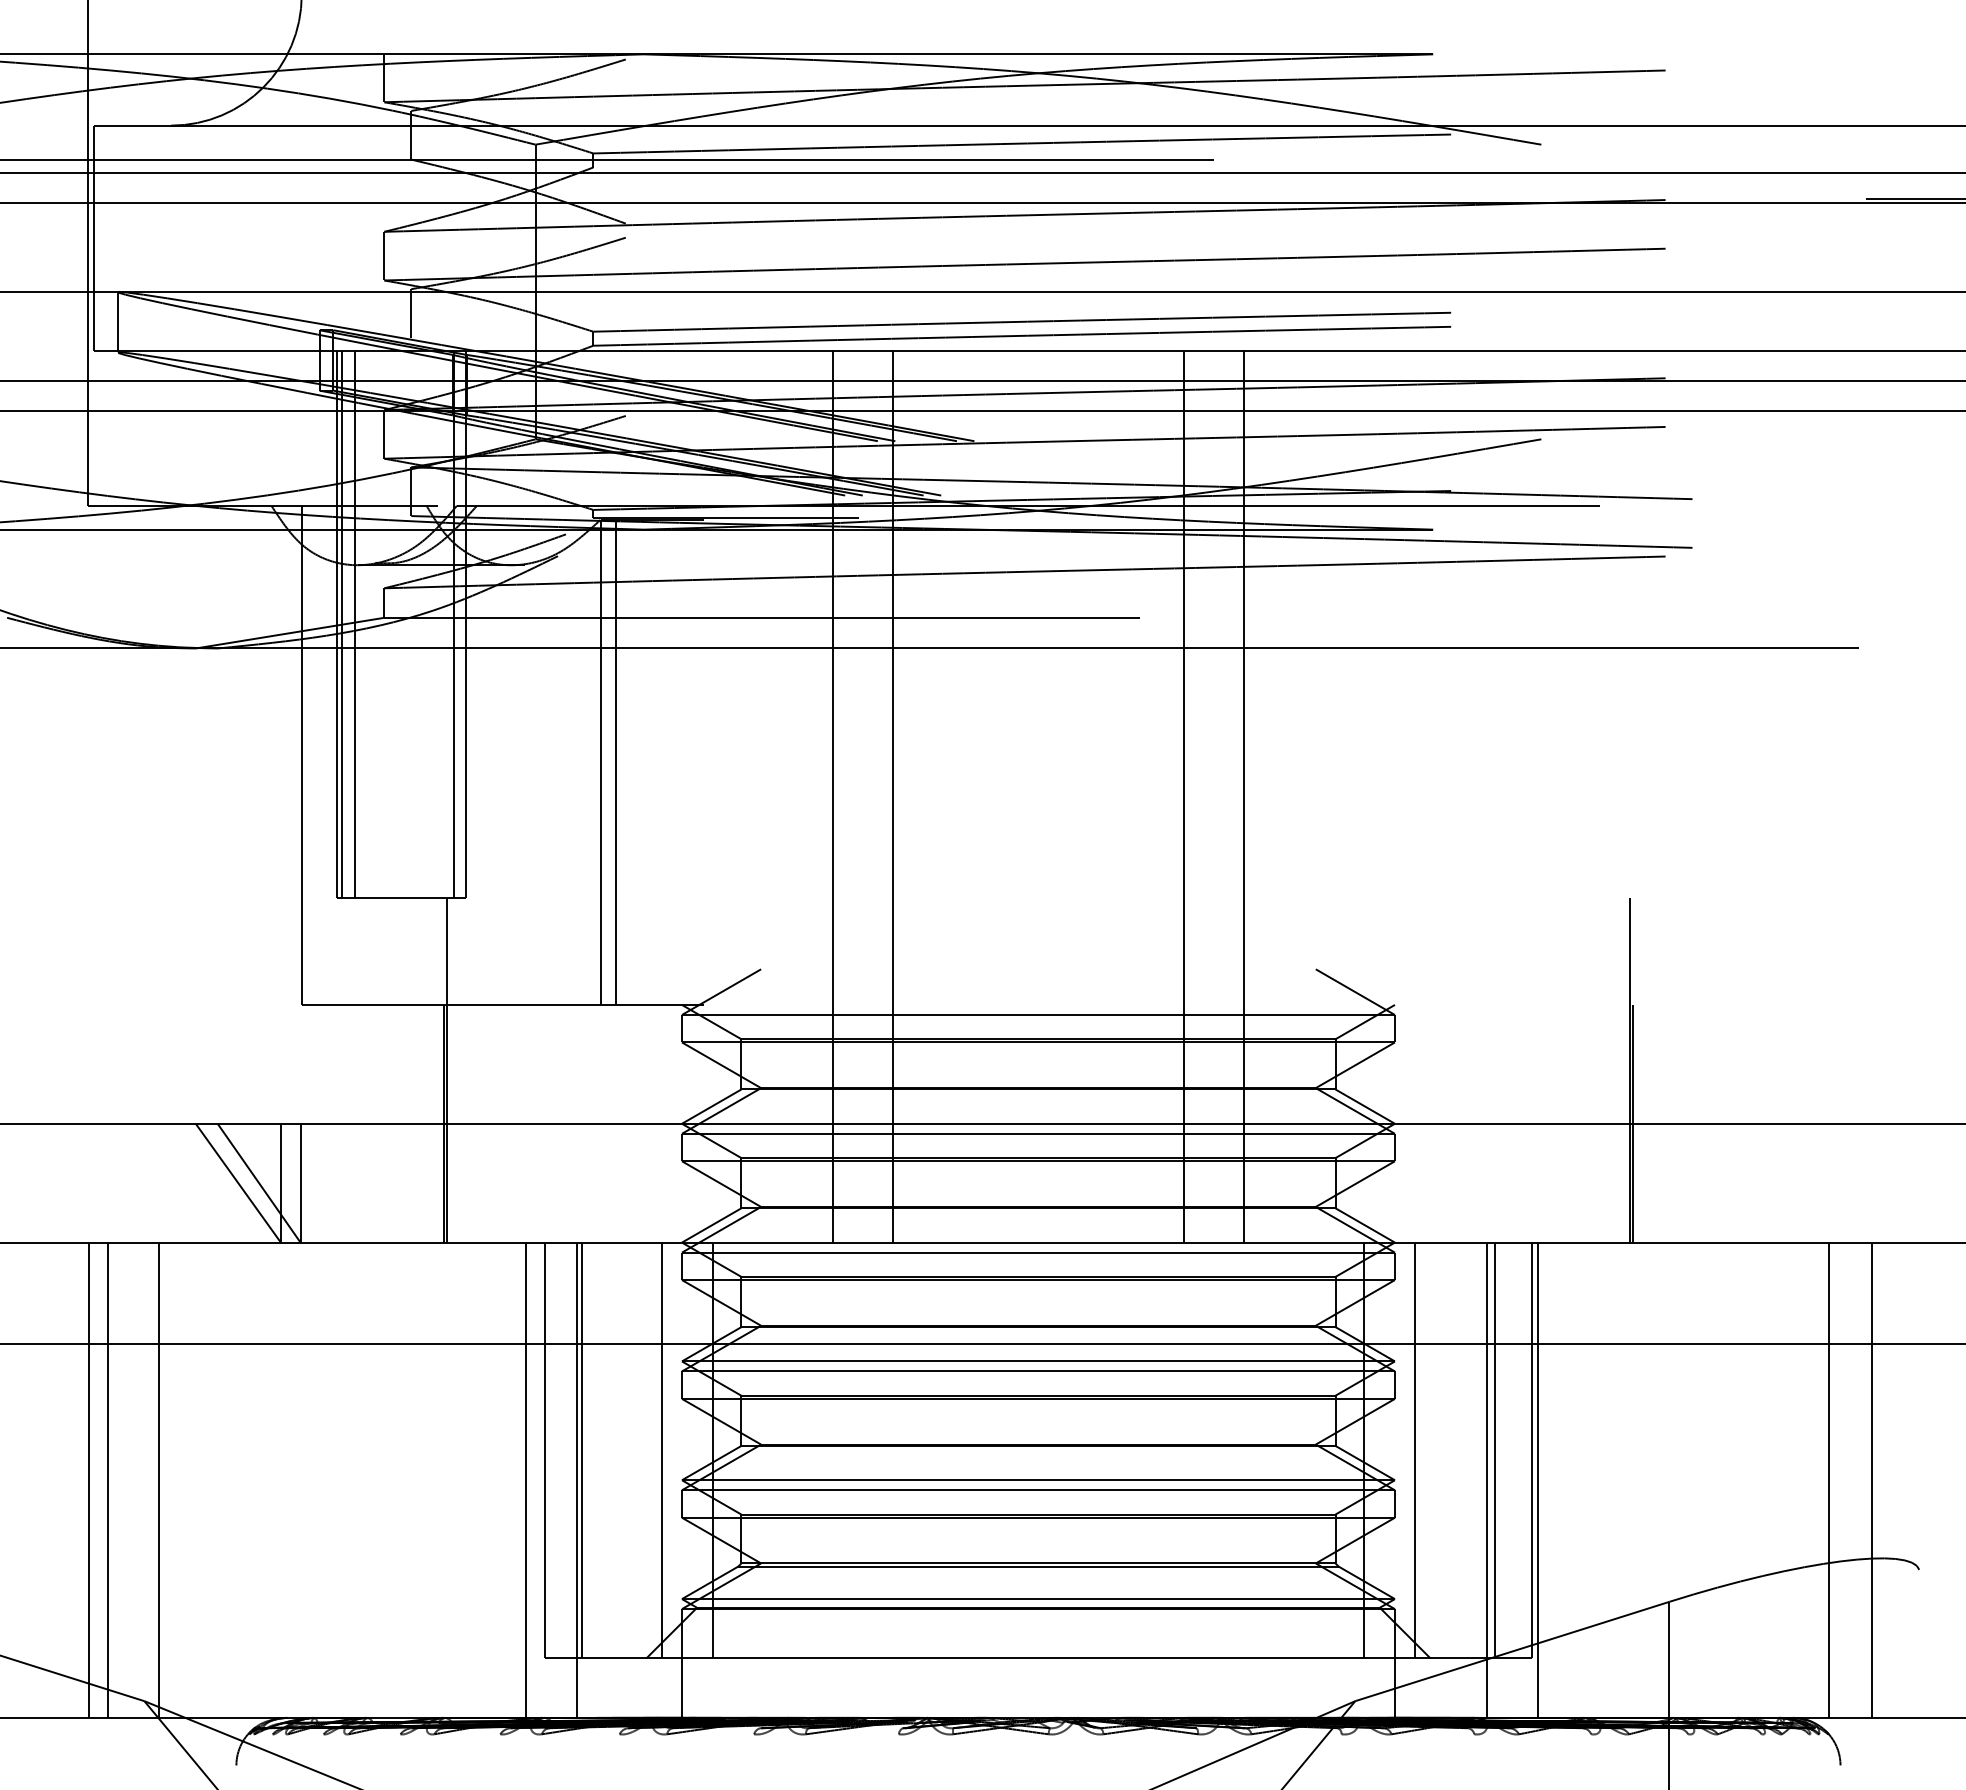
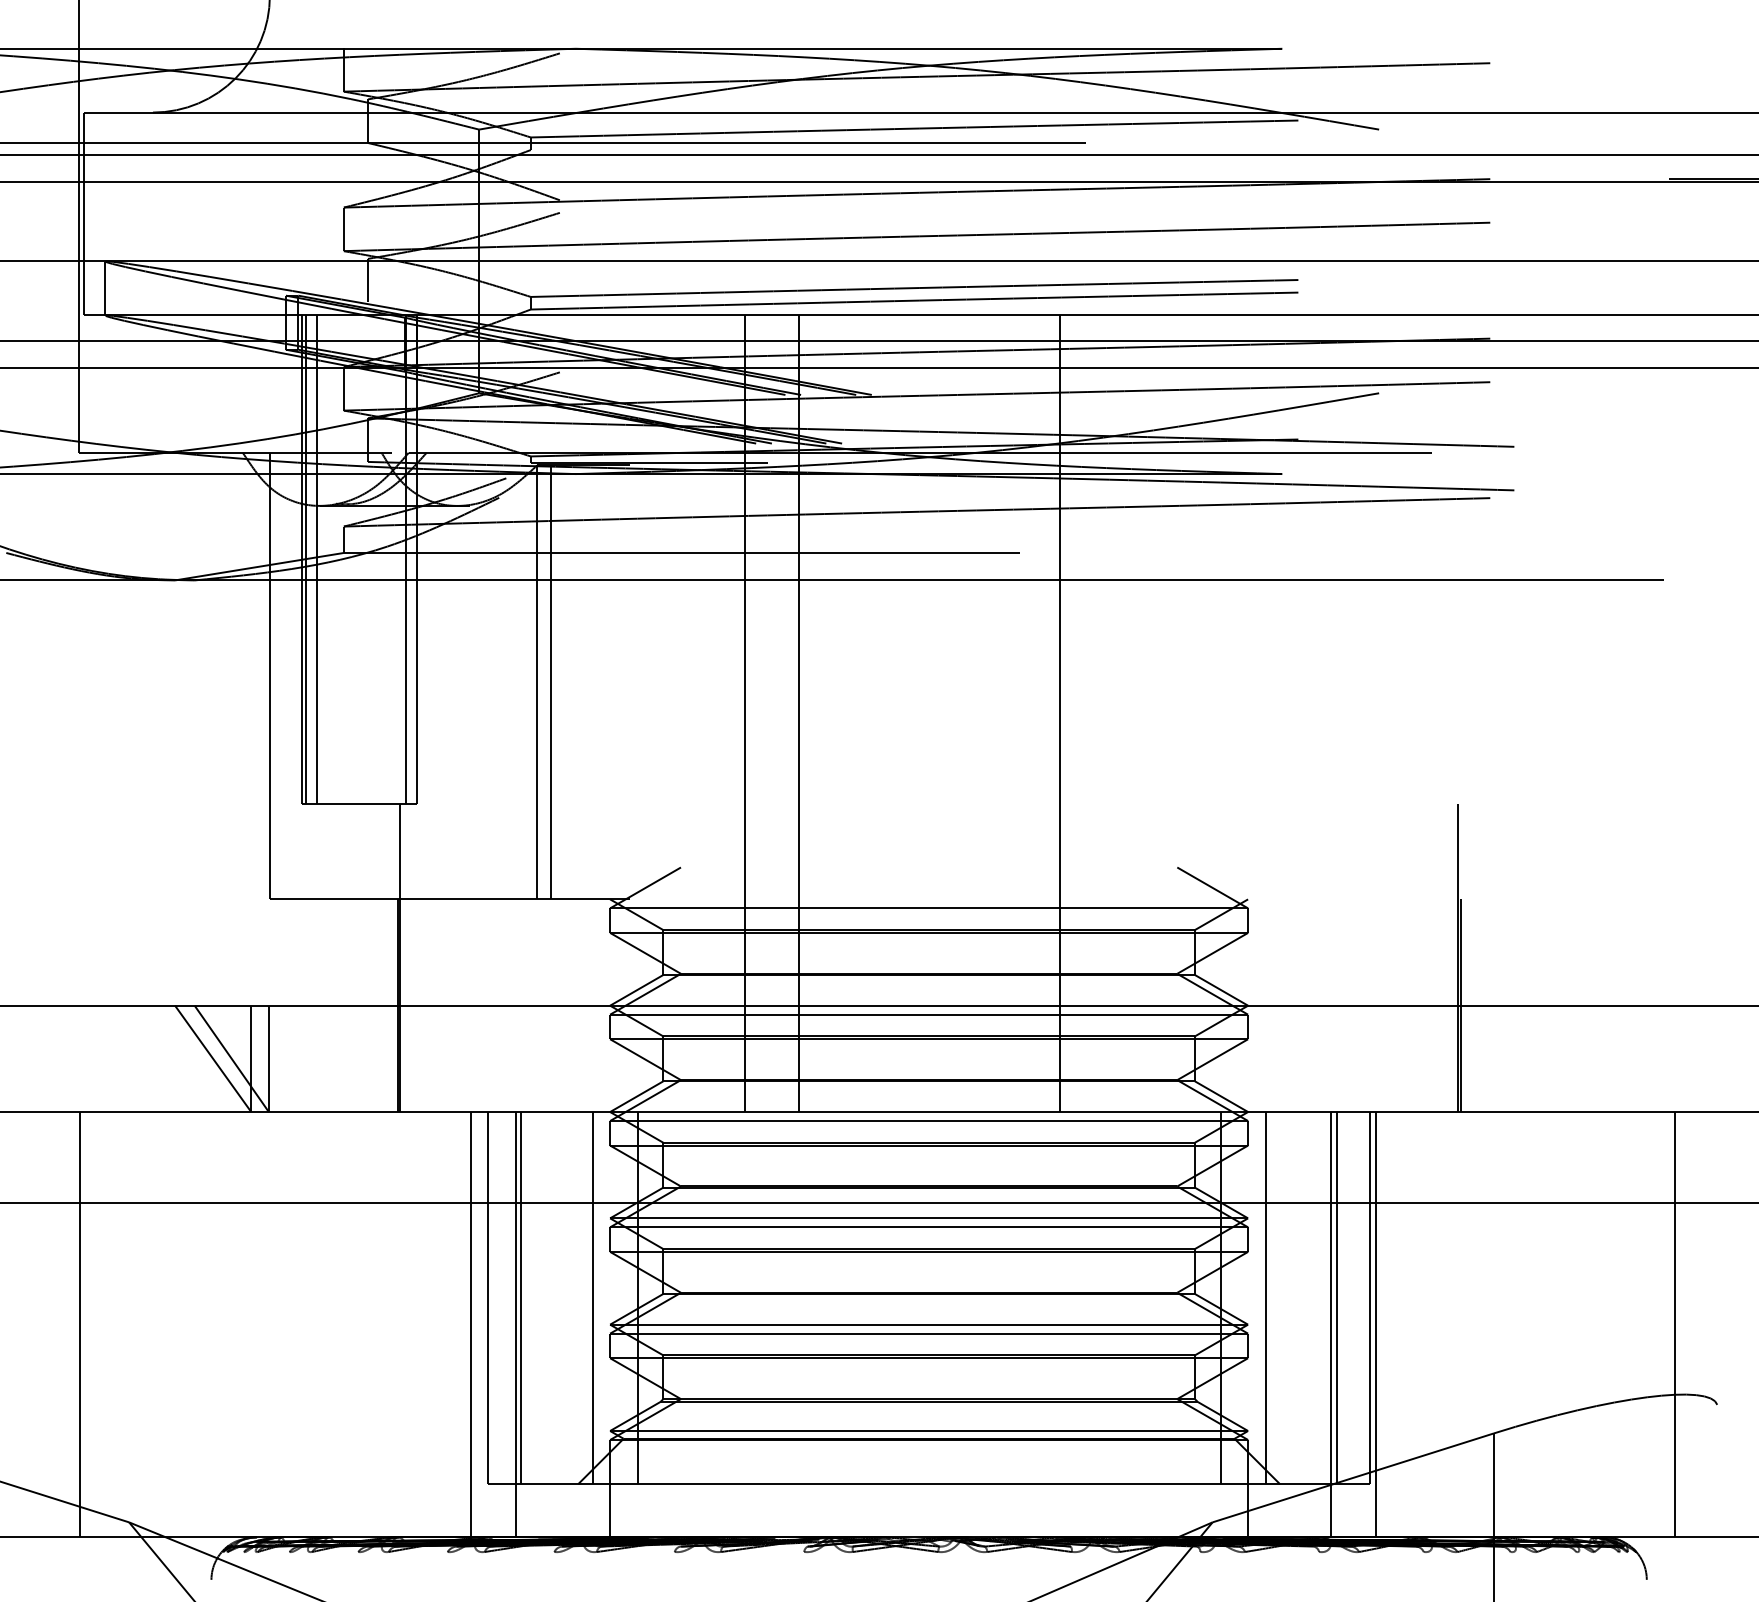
line: (1243, 796) -> (1112, 712), removed
line: (108, 1479) -> (96, 1324), removed
line: (158, 1479) -> (141, 1324), removed
line: (1829, 1479) -> (1636, 1324), removed

